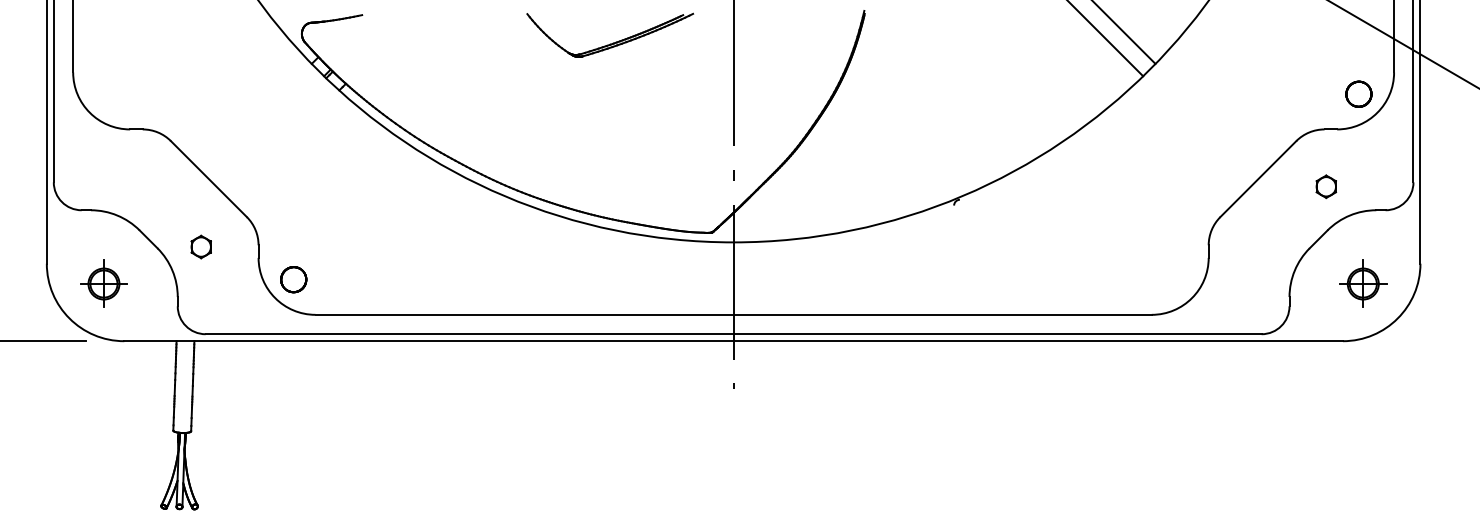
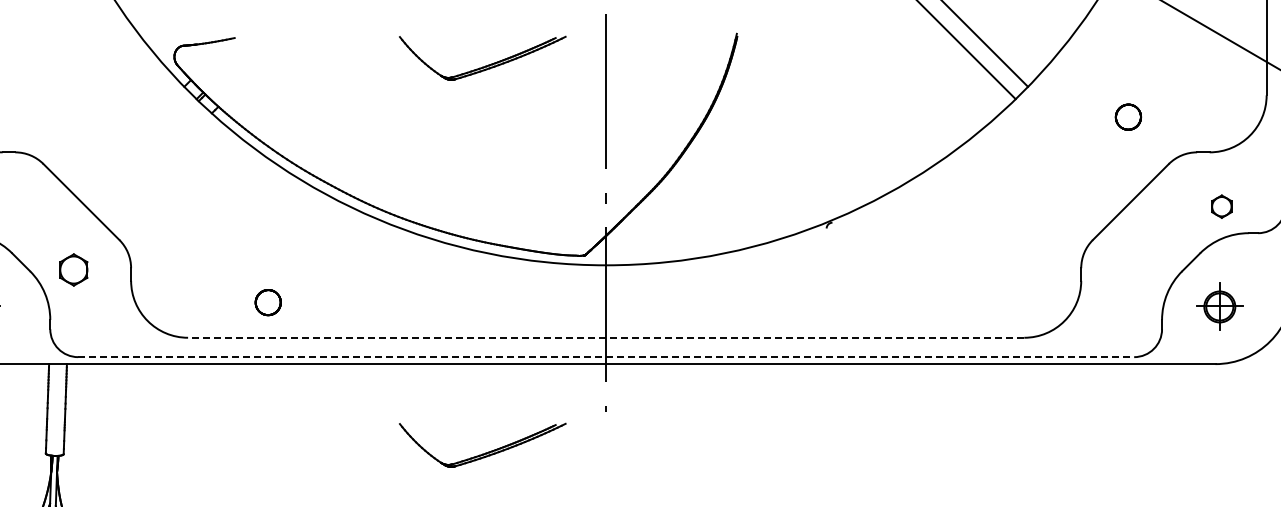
part: (1358, 93) -> (1128, 116), moved
part: (1326, 186) -> (1222, 206), moved
part: (200, 246) -> (73, 269), size x1.4
part: (293, 279) -> (268, 302), moved
part: (1363, 283) -> (1220, 306), moved
line: (733, 314) -> (606, 337), solid -> dashed
line: (733, 334) -> (606, 357), solid -> dashed
part: (613, 429) -> (486, 452), added

